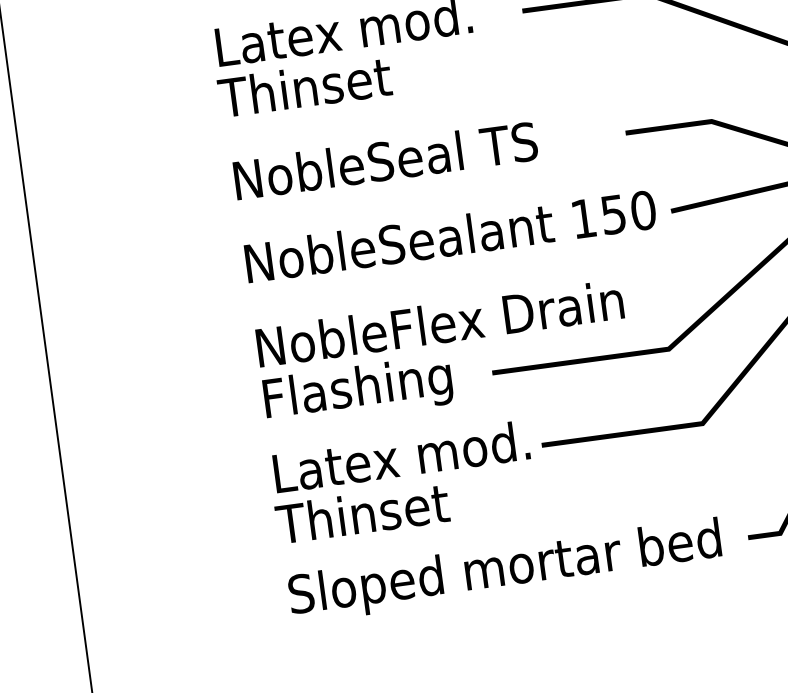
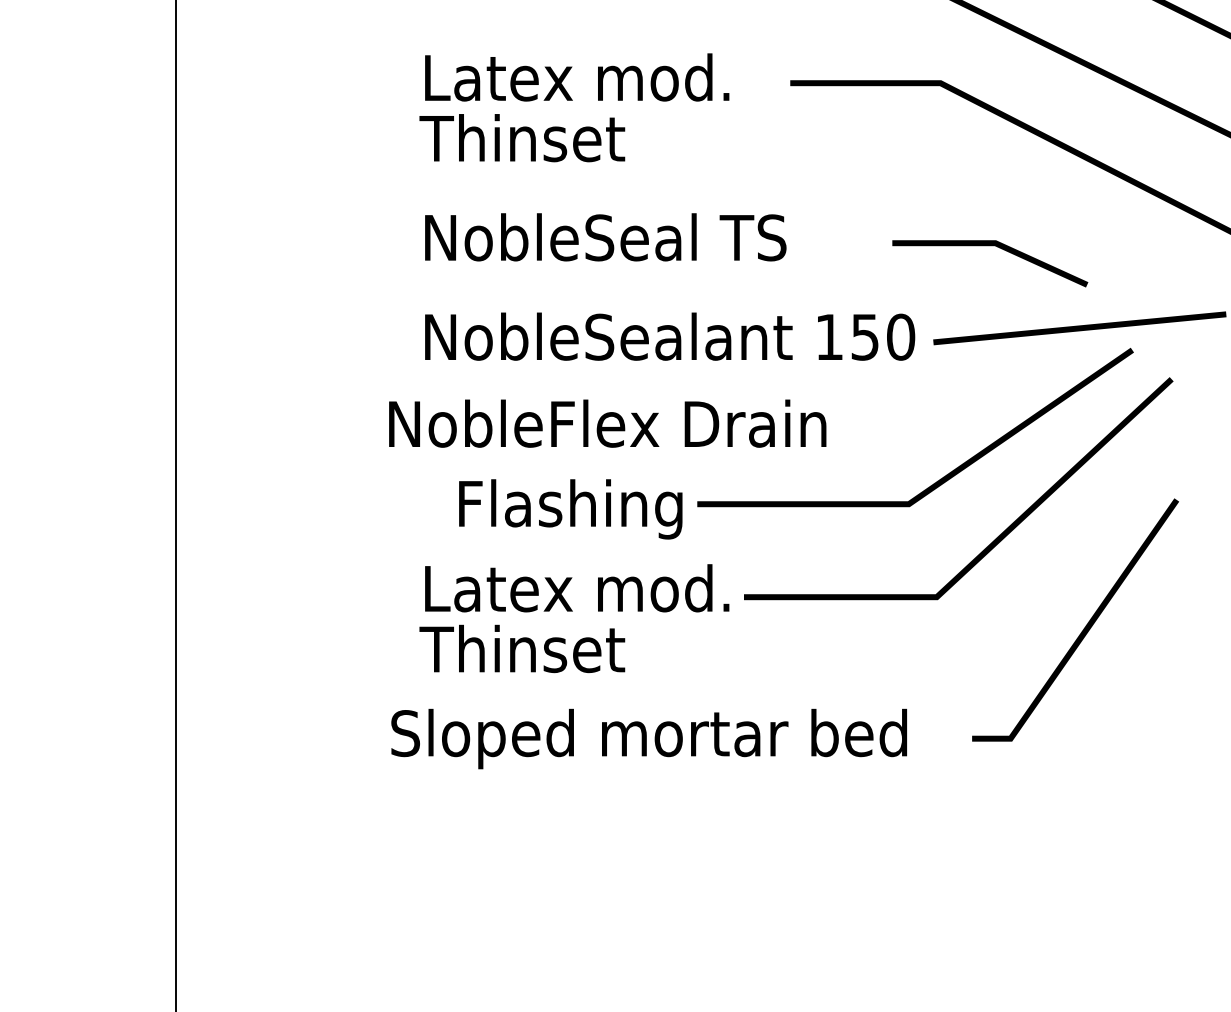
text: (439, 323) -> (607, 423), moved
text: (358, 391) -> (570, 509), moved
text: (504, 570) -> (648, 738), moved

